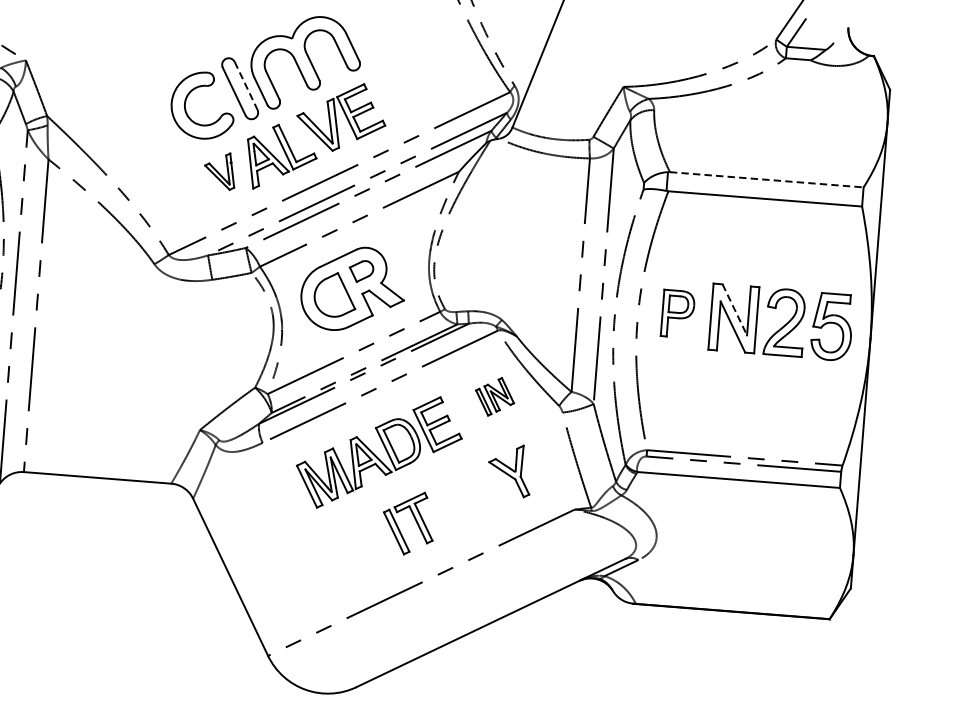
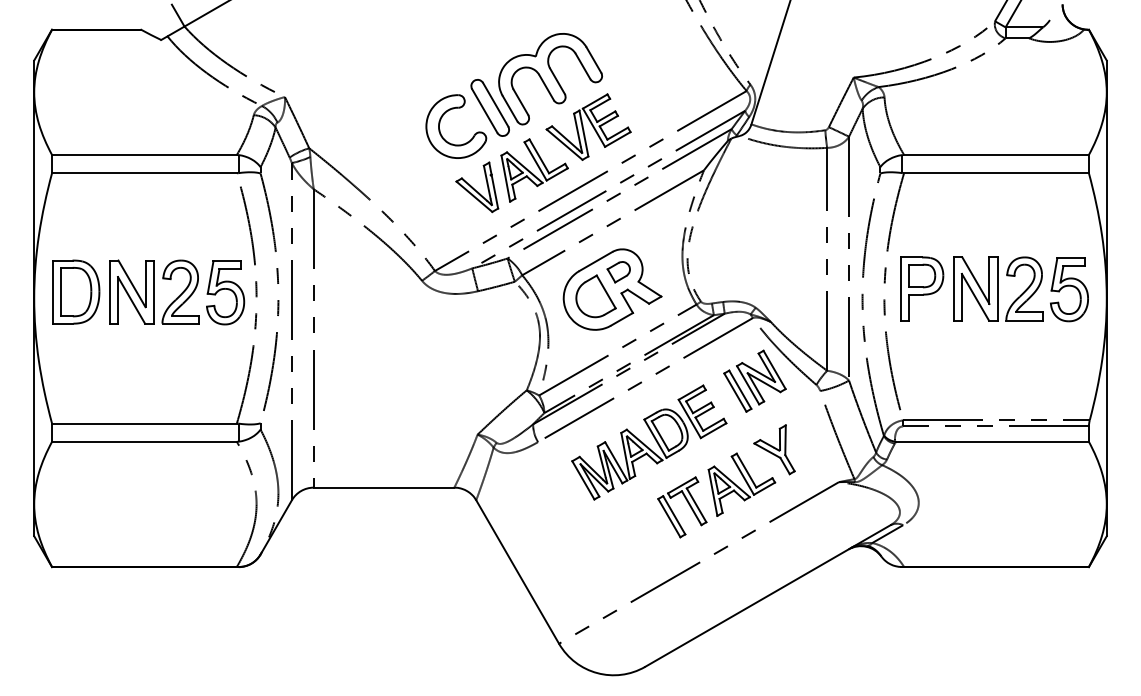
line: (245, 86) -> (495, 105), dashed -> solid
part: (220, 171) -> (477, 187), size x1.43
line: (767, 179) -> (997, 154), dashed -> solid
line: (734, 309) -> (975, 280), dashed -> solid
part: (678, 313) -> (922, 288), size x1.43
part: (494, 396) -> (754, 380), size x1.67
part: (472, 504) -> (741, 484), added

